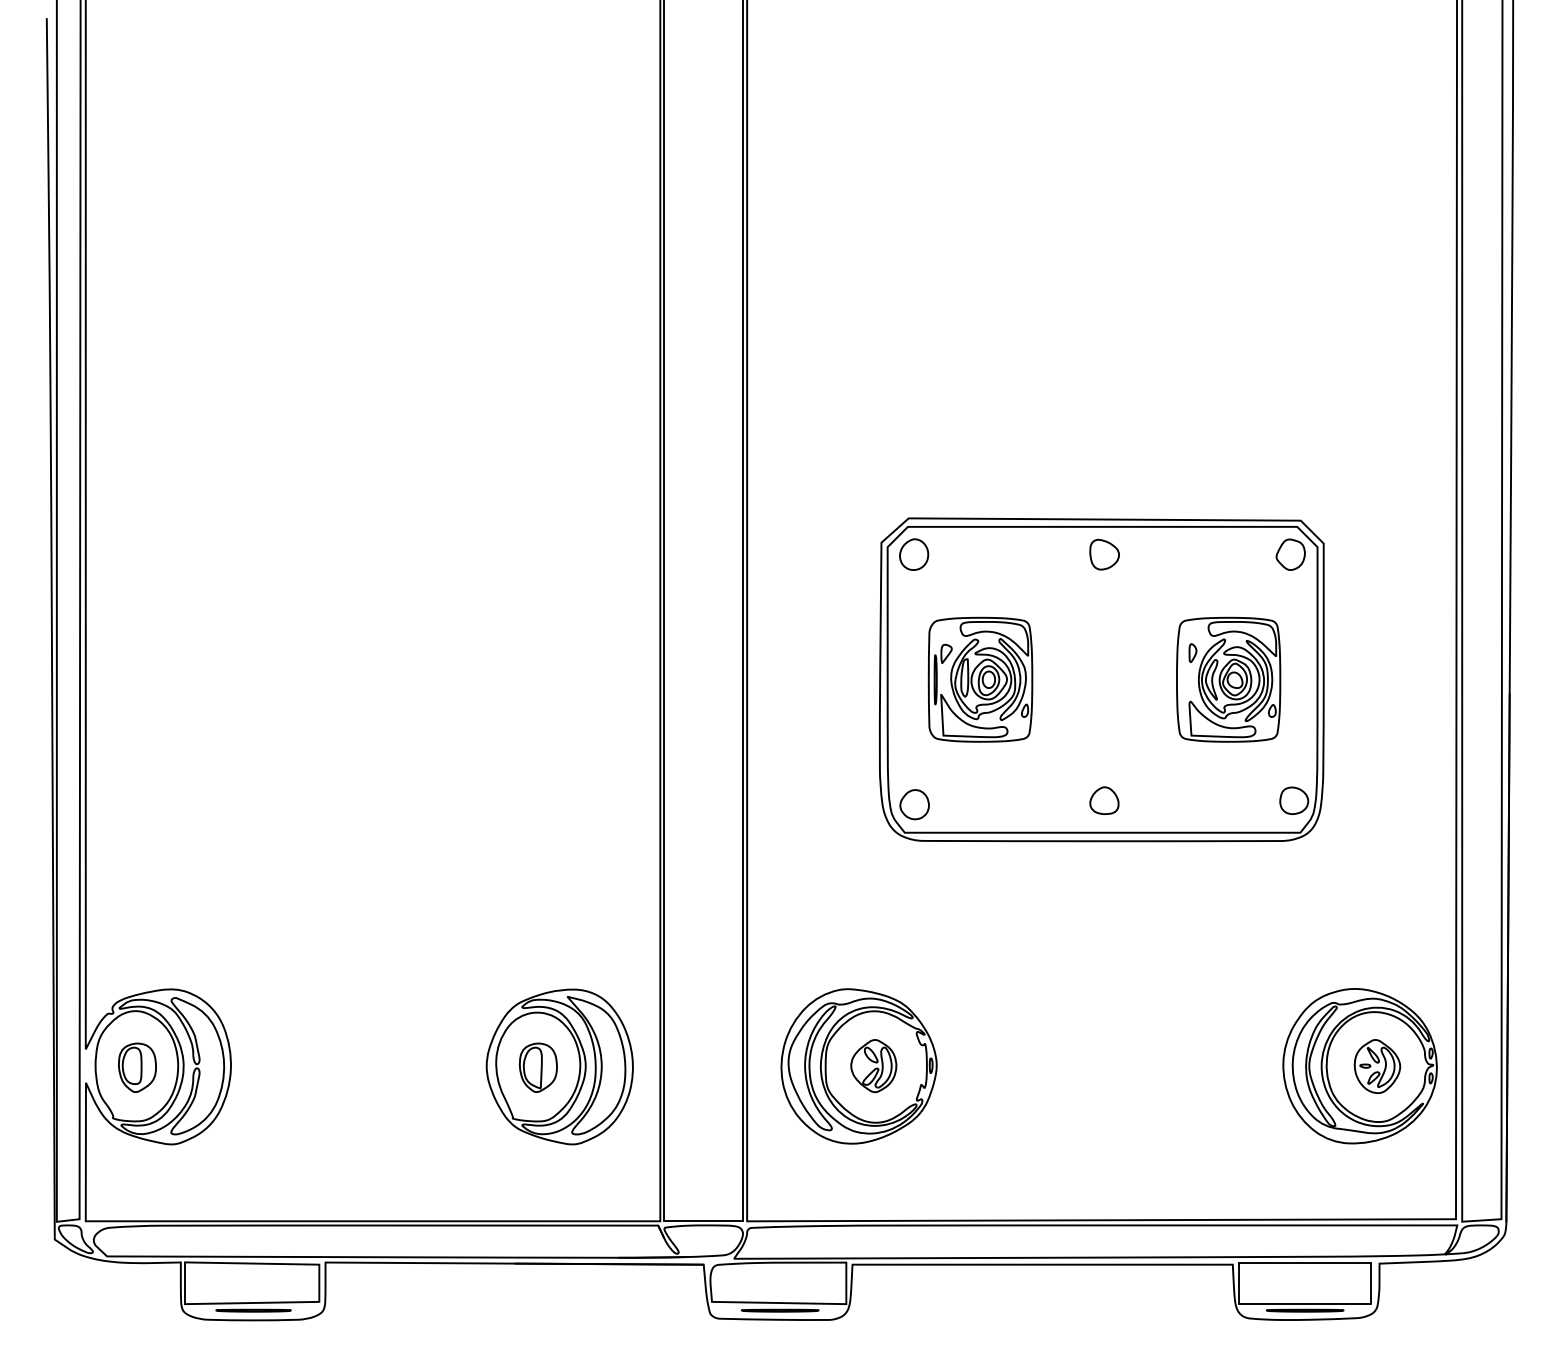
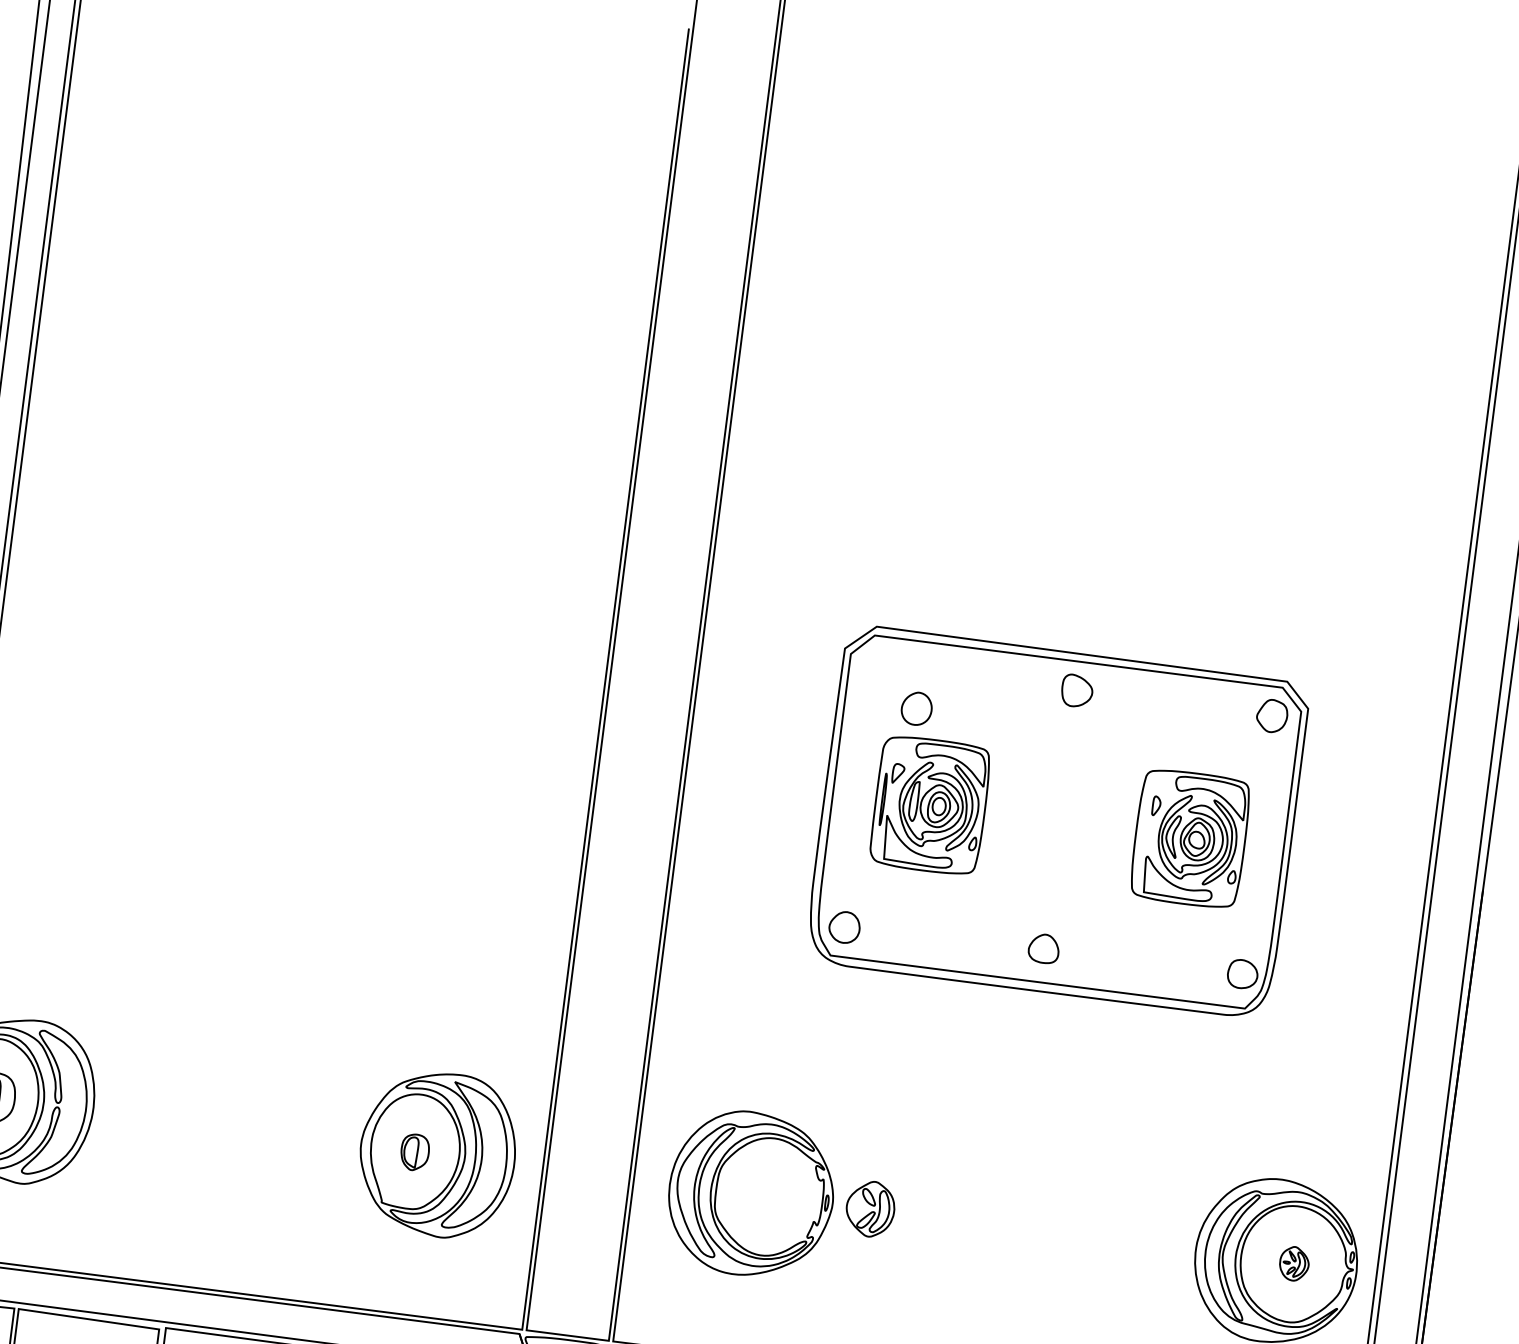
part: (914, 554) -> (917, 708), moved
part: (873, 1066) -> (870, 1209), moved
part: (1377, 1066) -> (1294, 1263), size x0.6
part: (537, 1067) -> (414, 1152), size x0.7

